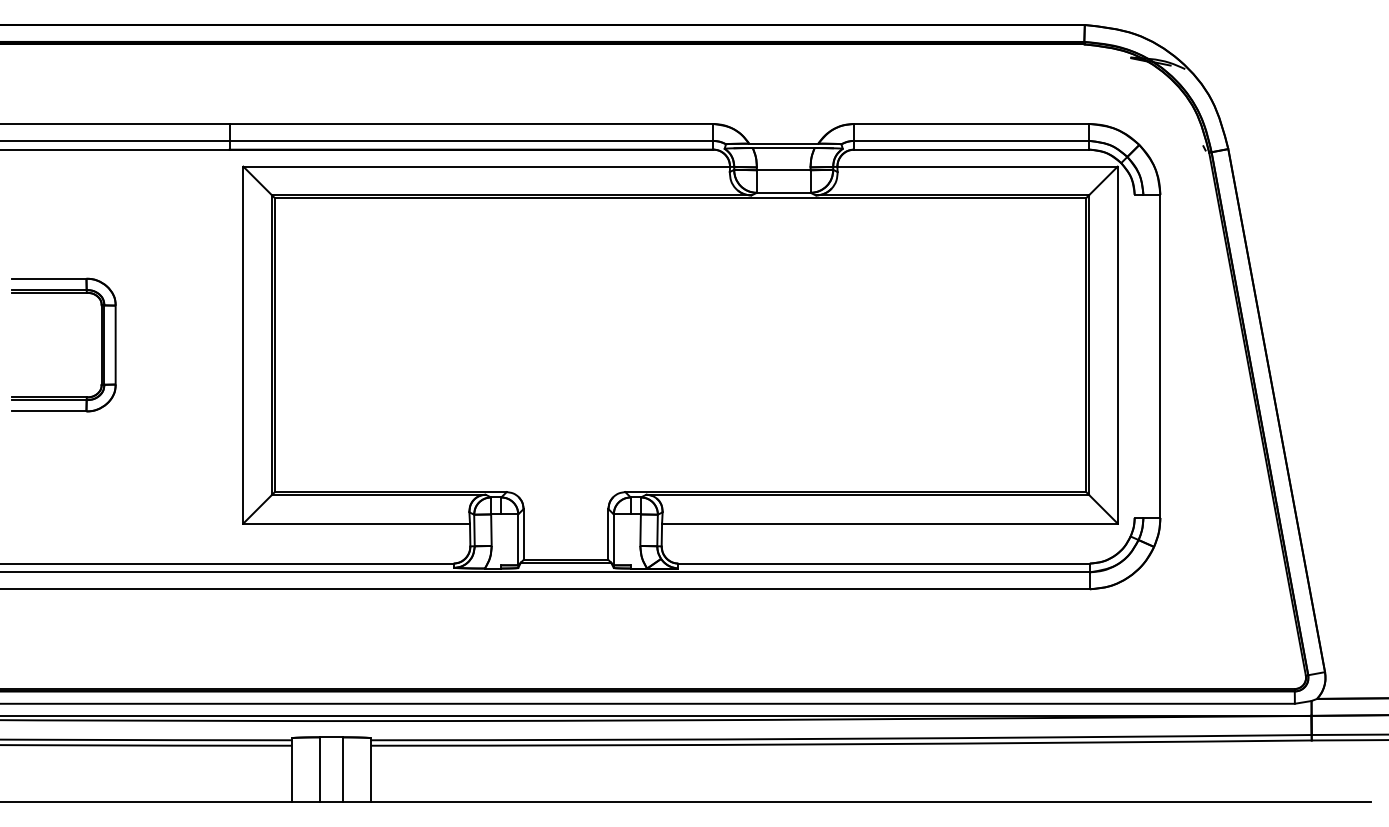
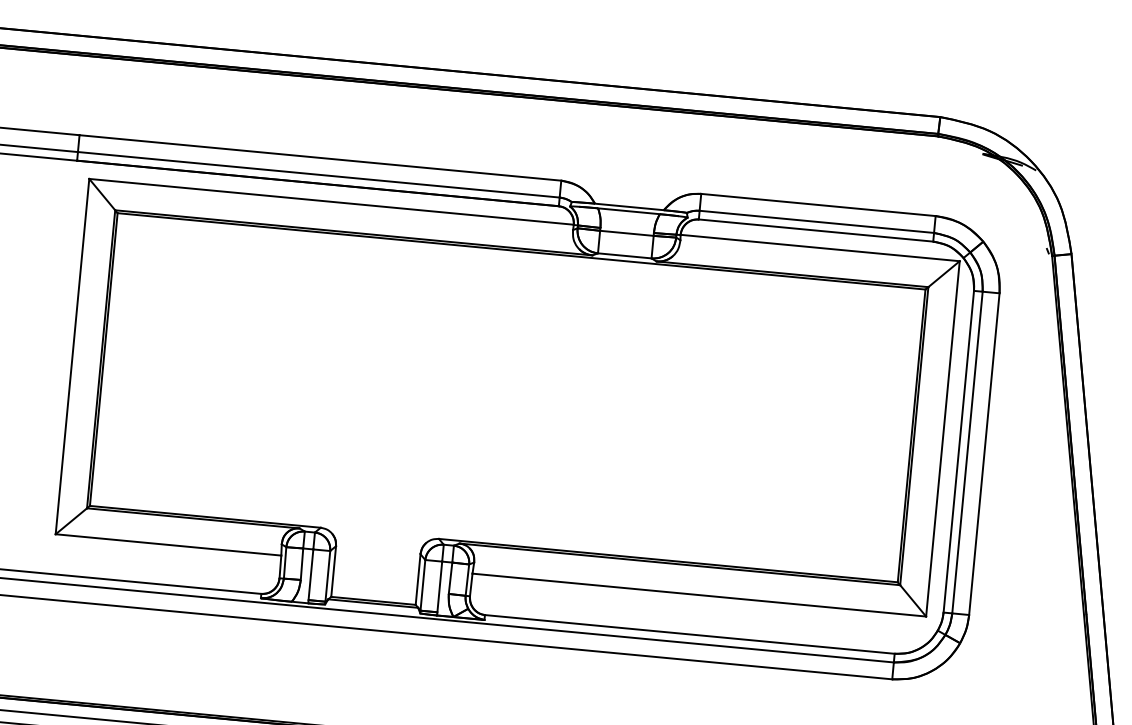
line: (1134, 355) -> (958, 450), added
line: (1143, 355) -> (967, 451), added
line: (501, 539) -> (311, 574), added
line: (630, 539) -> (439, 586), added

